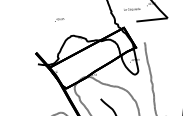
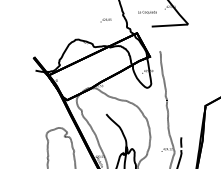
text: (59, 19) -> (105, 20), moved

